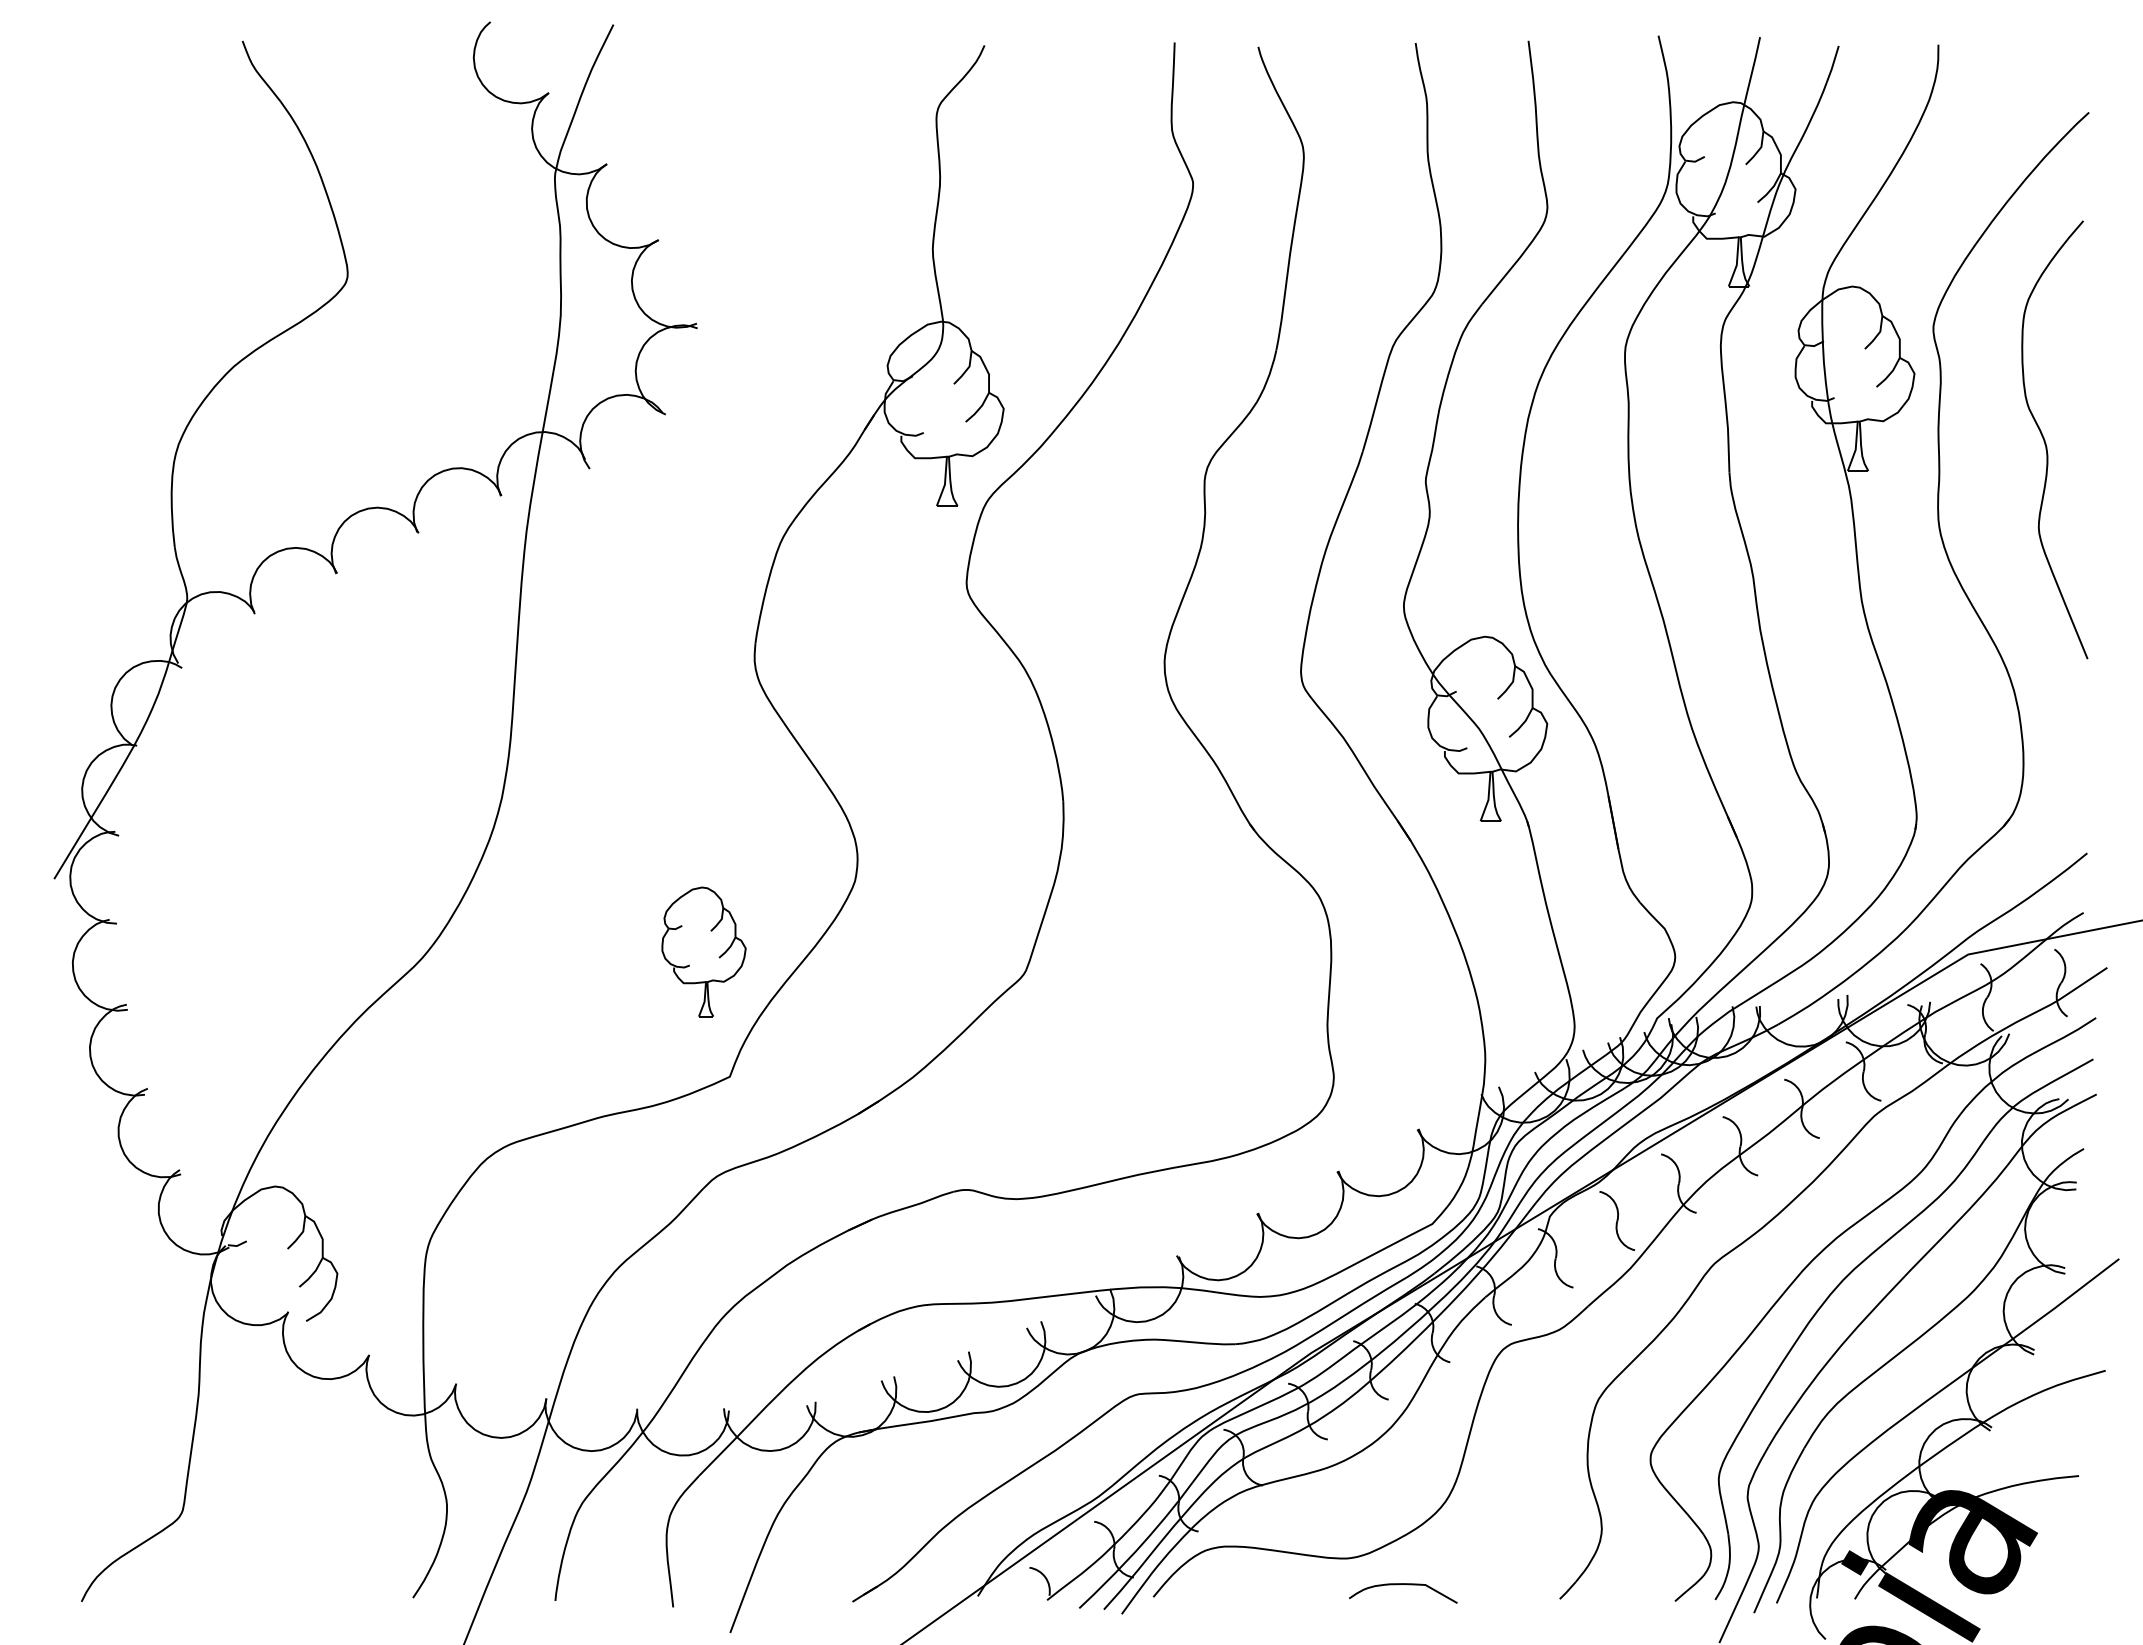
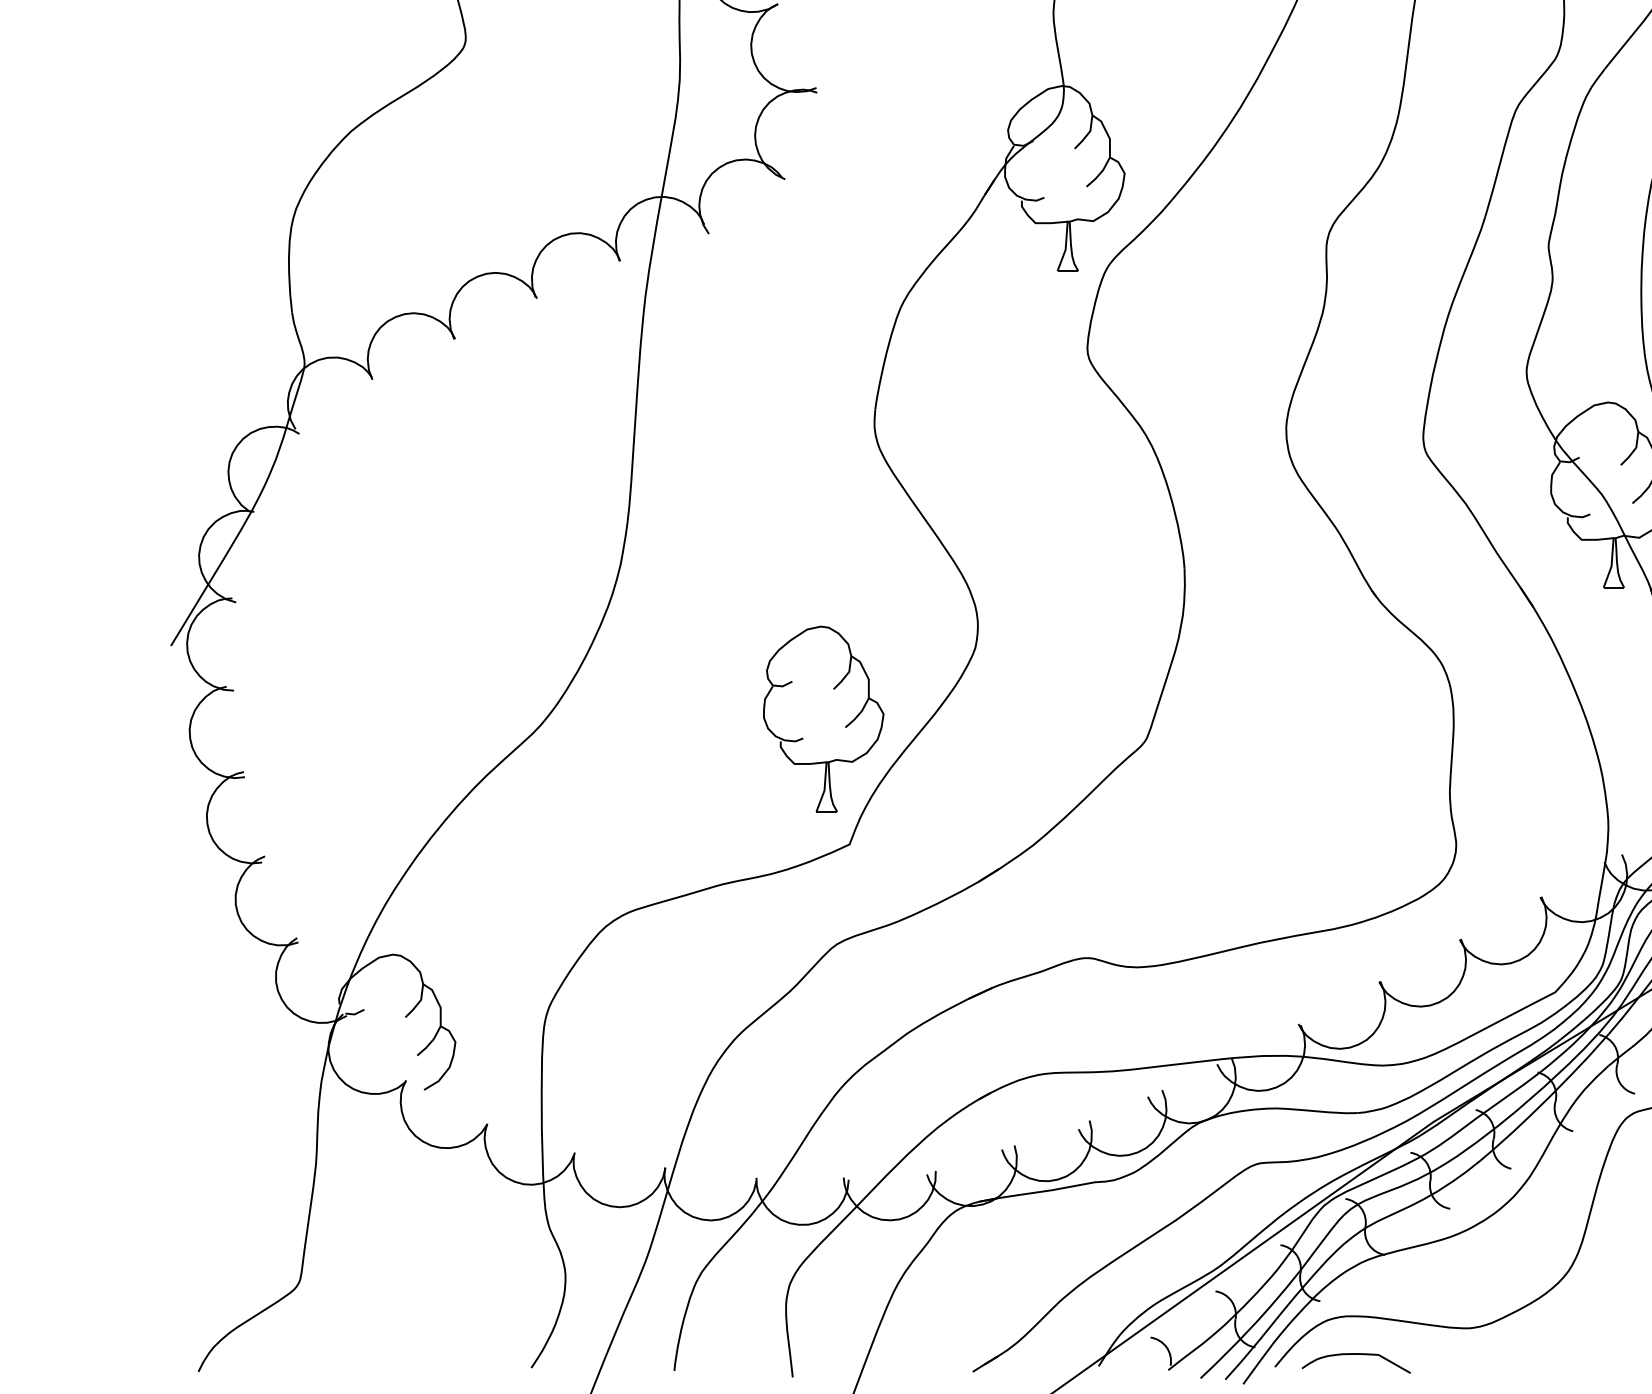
part: (703, 951) -> (823, 718), size x1.43
curve: (1407, 1585) -> (1360, 1355), moved

